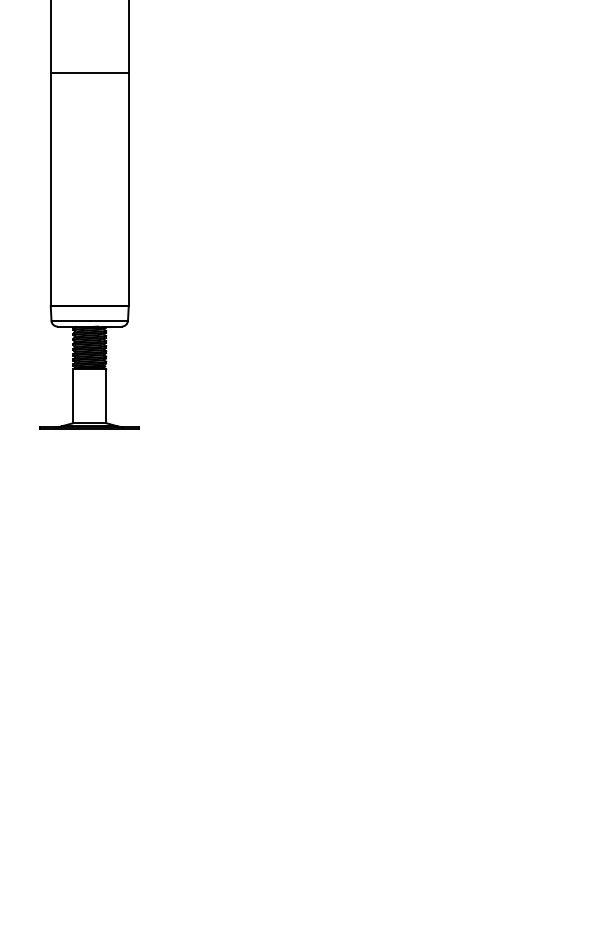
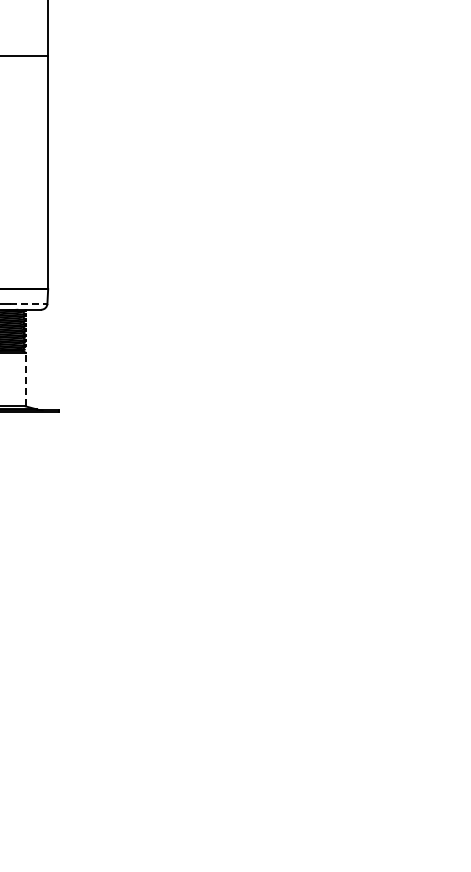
line: (110, 320) -> (29, 303), solid -> dashed
line: (106, 396) -> (25, 379), solid -> dashed

